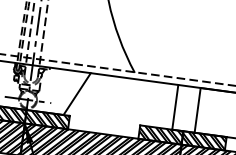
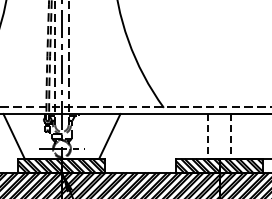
line: (175, 108) -> (208, 137), solid -> dashed
line: (197, 111) -> (230, 137), solid -> dashed

